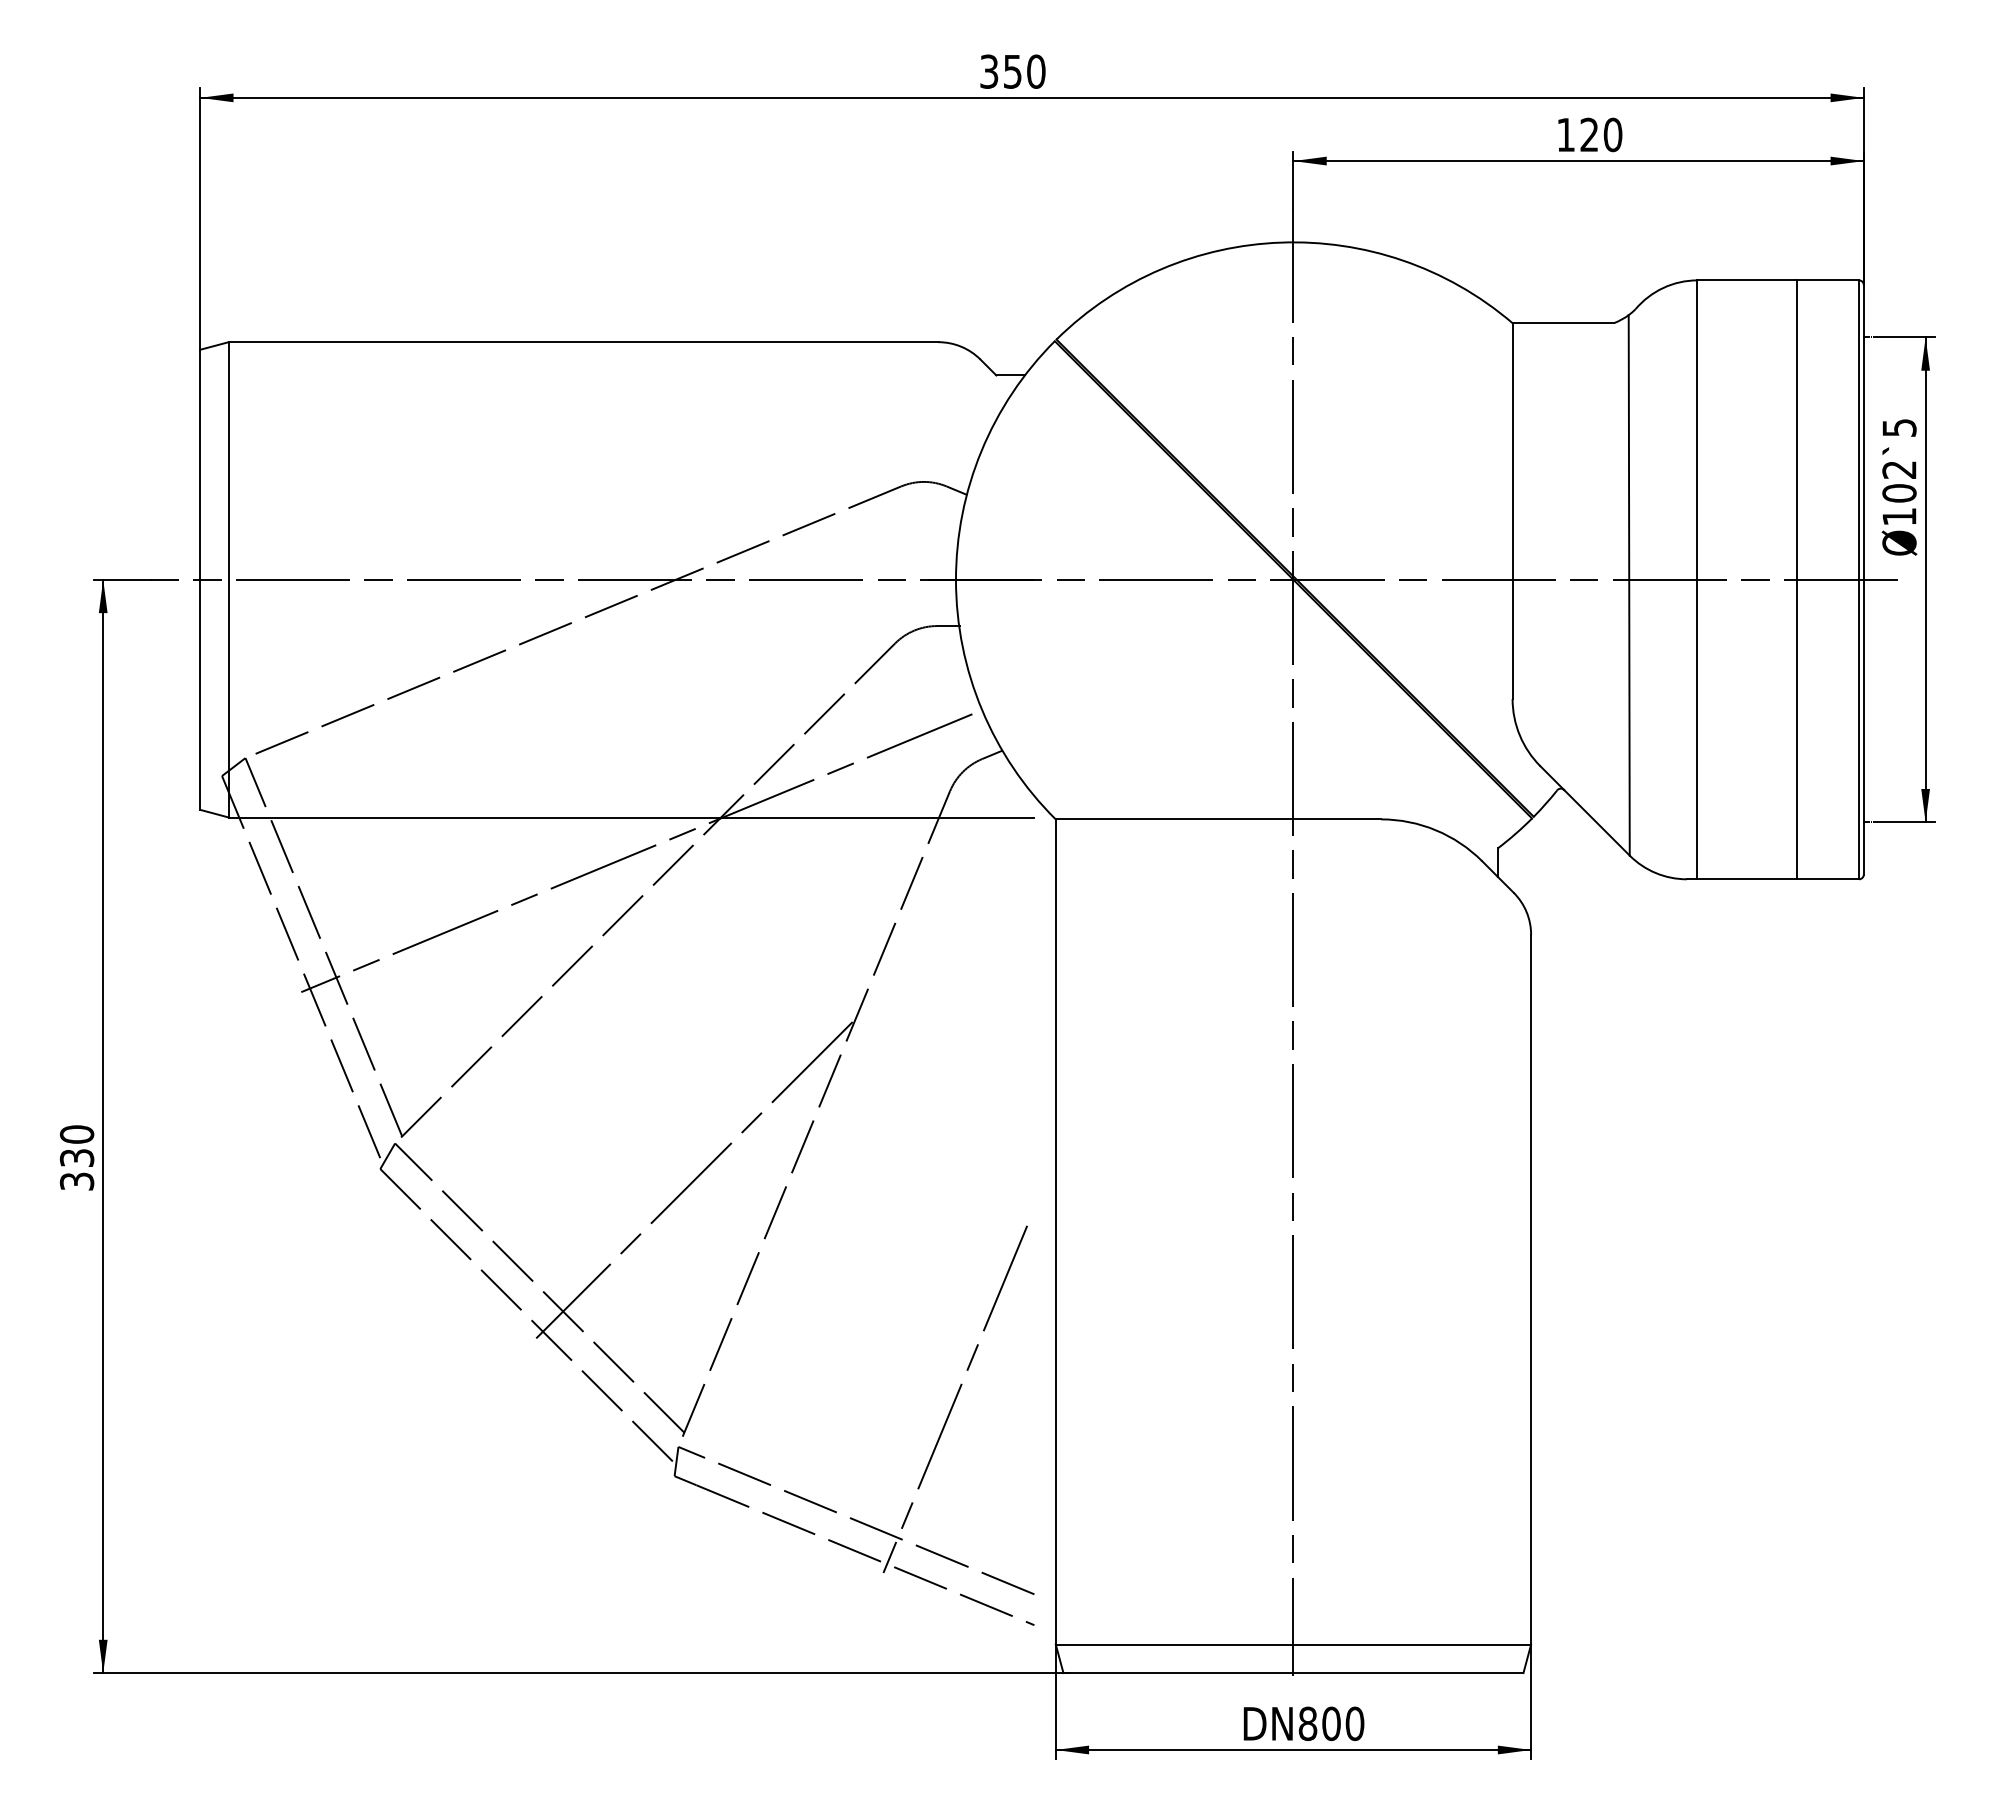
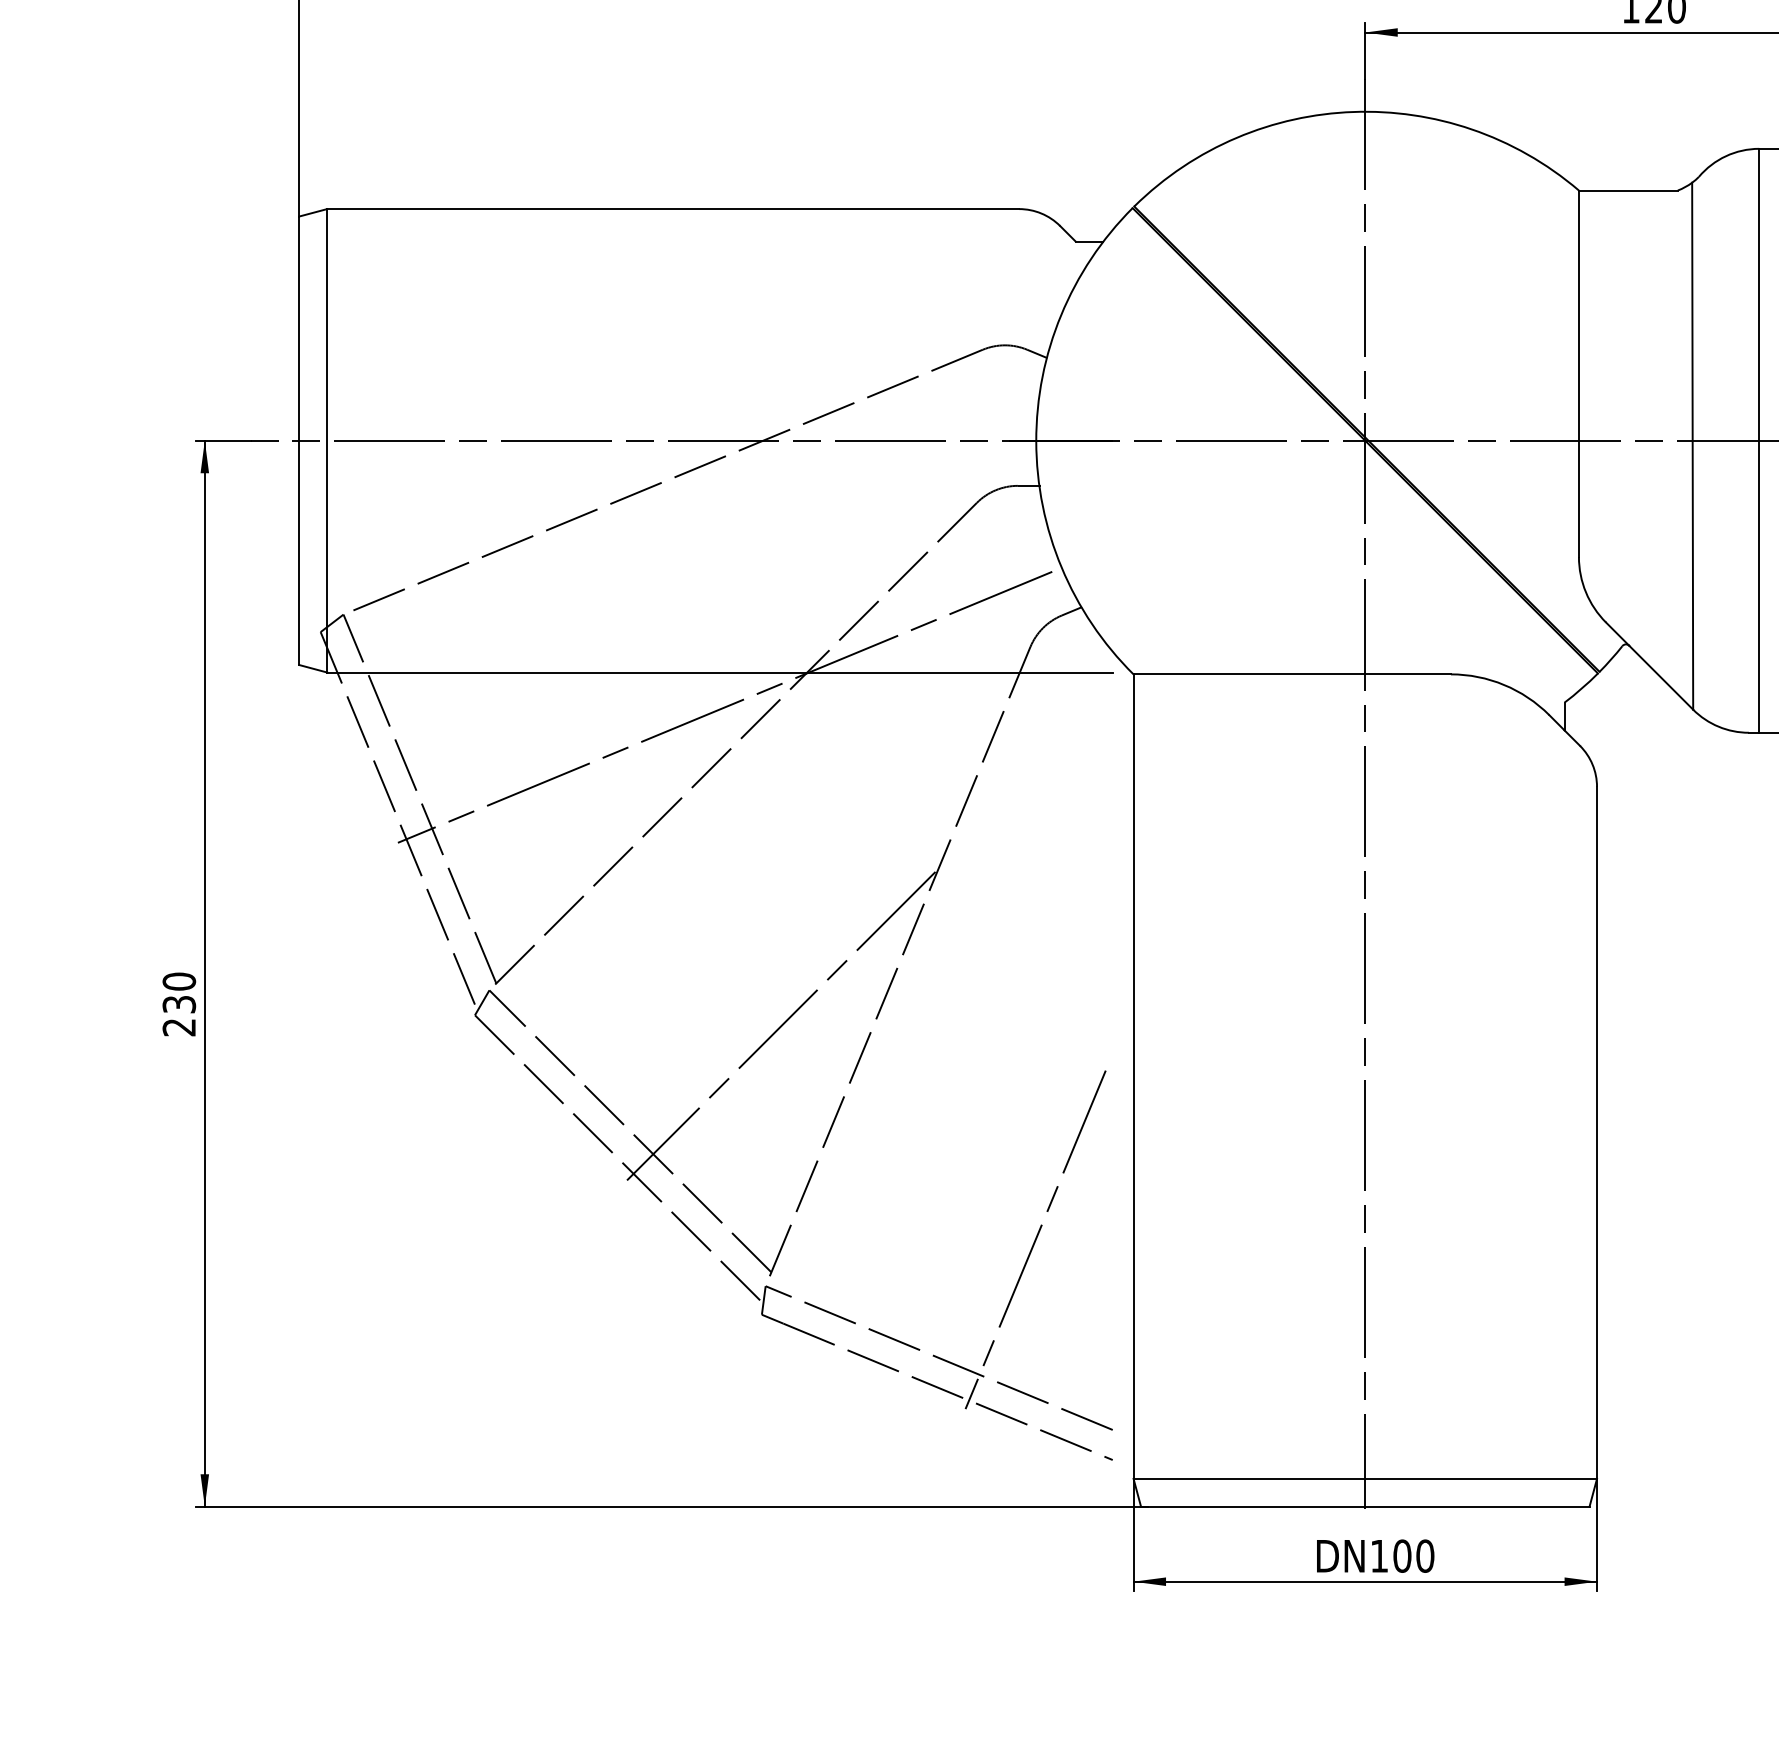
text: (77, 1181) -> (179, 1027), 330 -> 230
text: (1307, 1723) -> (1378, 1555), 800 -> 100

